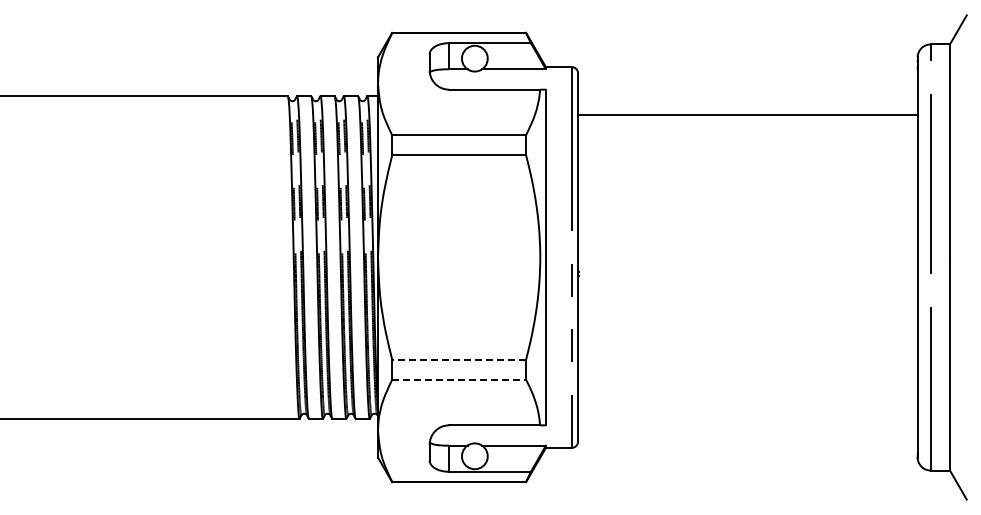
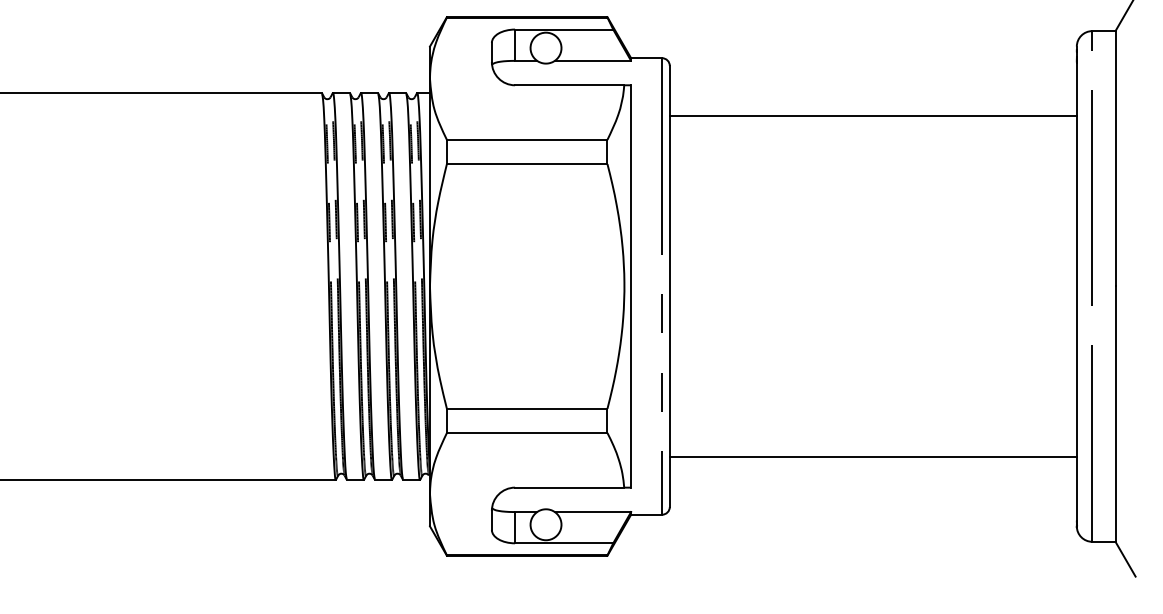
line: (459, 359) -> (527, 408), dashed -> solid
line: (459, 379) -> (527, 432), dashed -> solid
line: (747, 399) -> (872, 456), added

